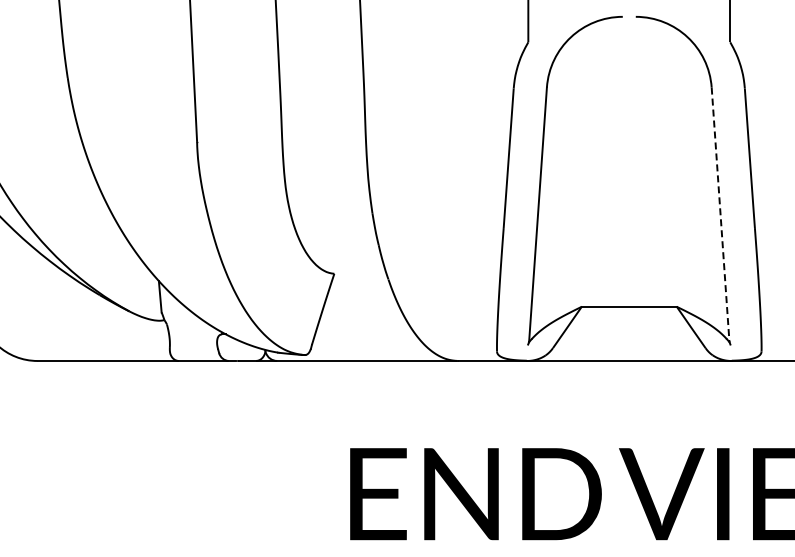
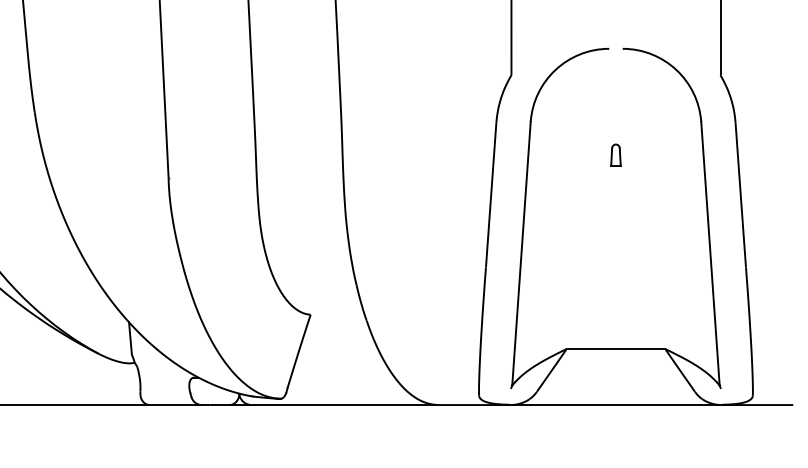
part: (628, 119) -> (615, 155), added
line: (720, 214) -> (710, 253), dashed -> solid

